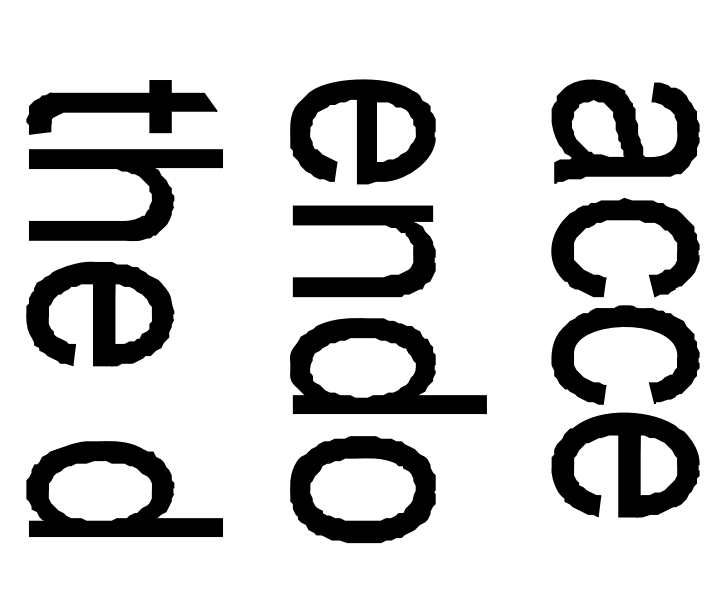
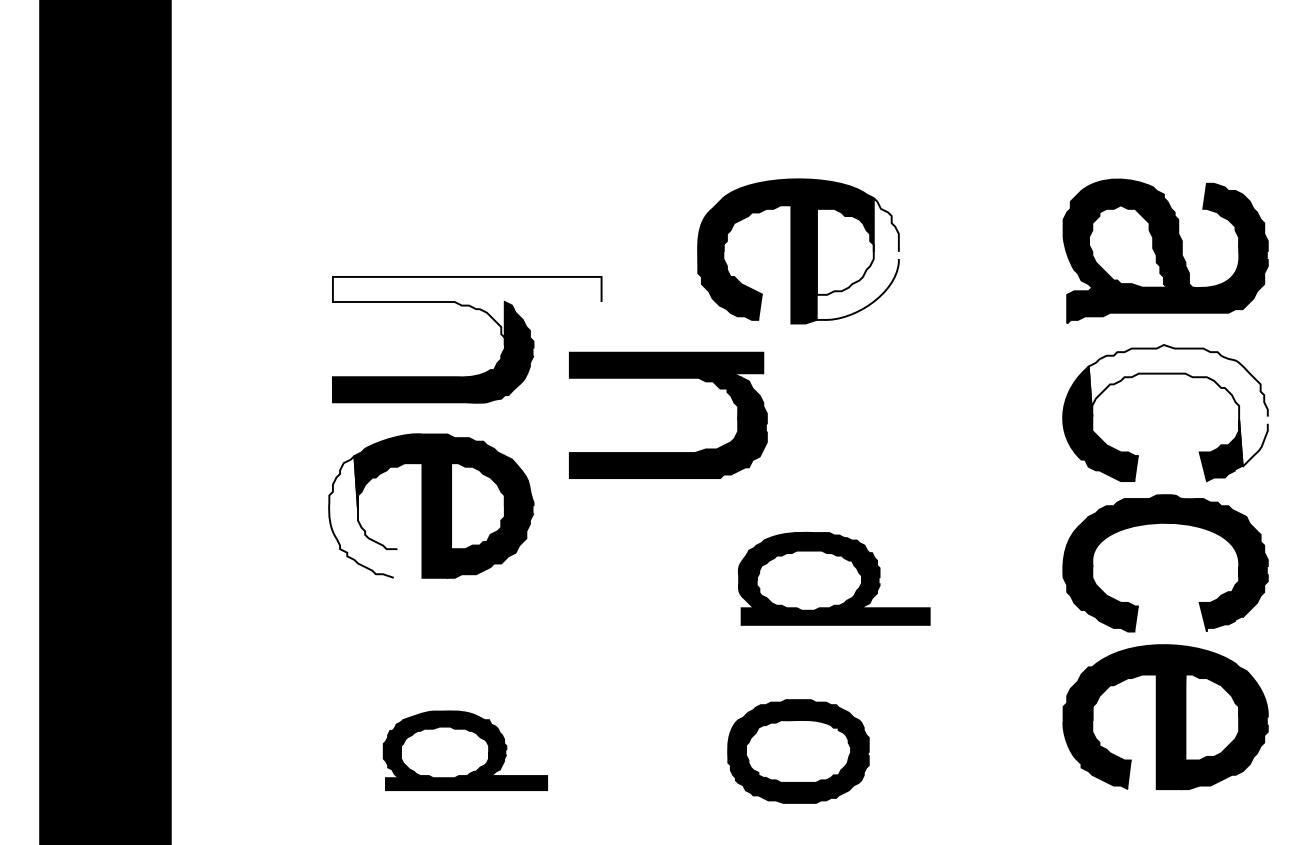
part: (121, 107) -> (461, 217), removed
fill: (405, 136) -> (857, 258), removed
fill: (125, 174) -> (466, 310), removed
part: (364, 224) -> (668, 378), moved
fill: (634, 242) -> (1177, 405), removed
fill: (51, 321) -> (363, 516), removed
part: (388, 365) -> (834, 578), size x0.7
part: (124, 488) -> (465, 750), size x0.6
part: (362, 489) -> (798, 751), size x0.7

